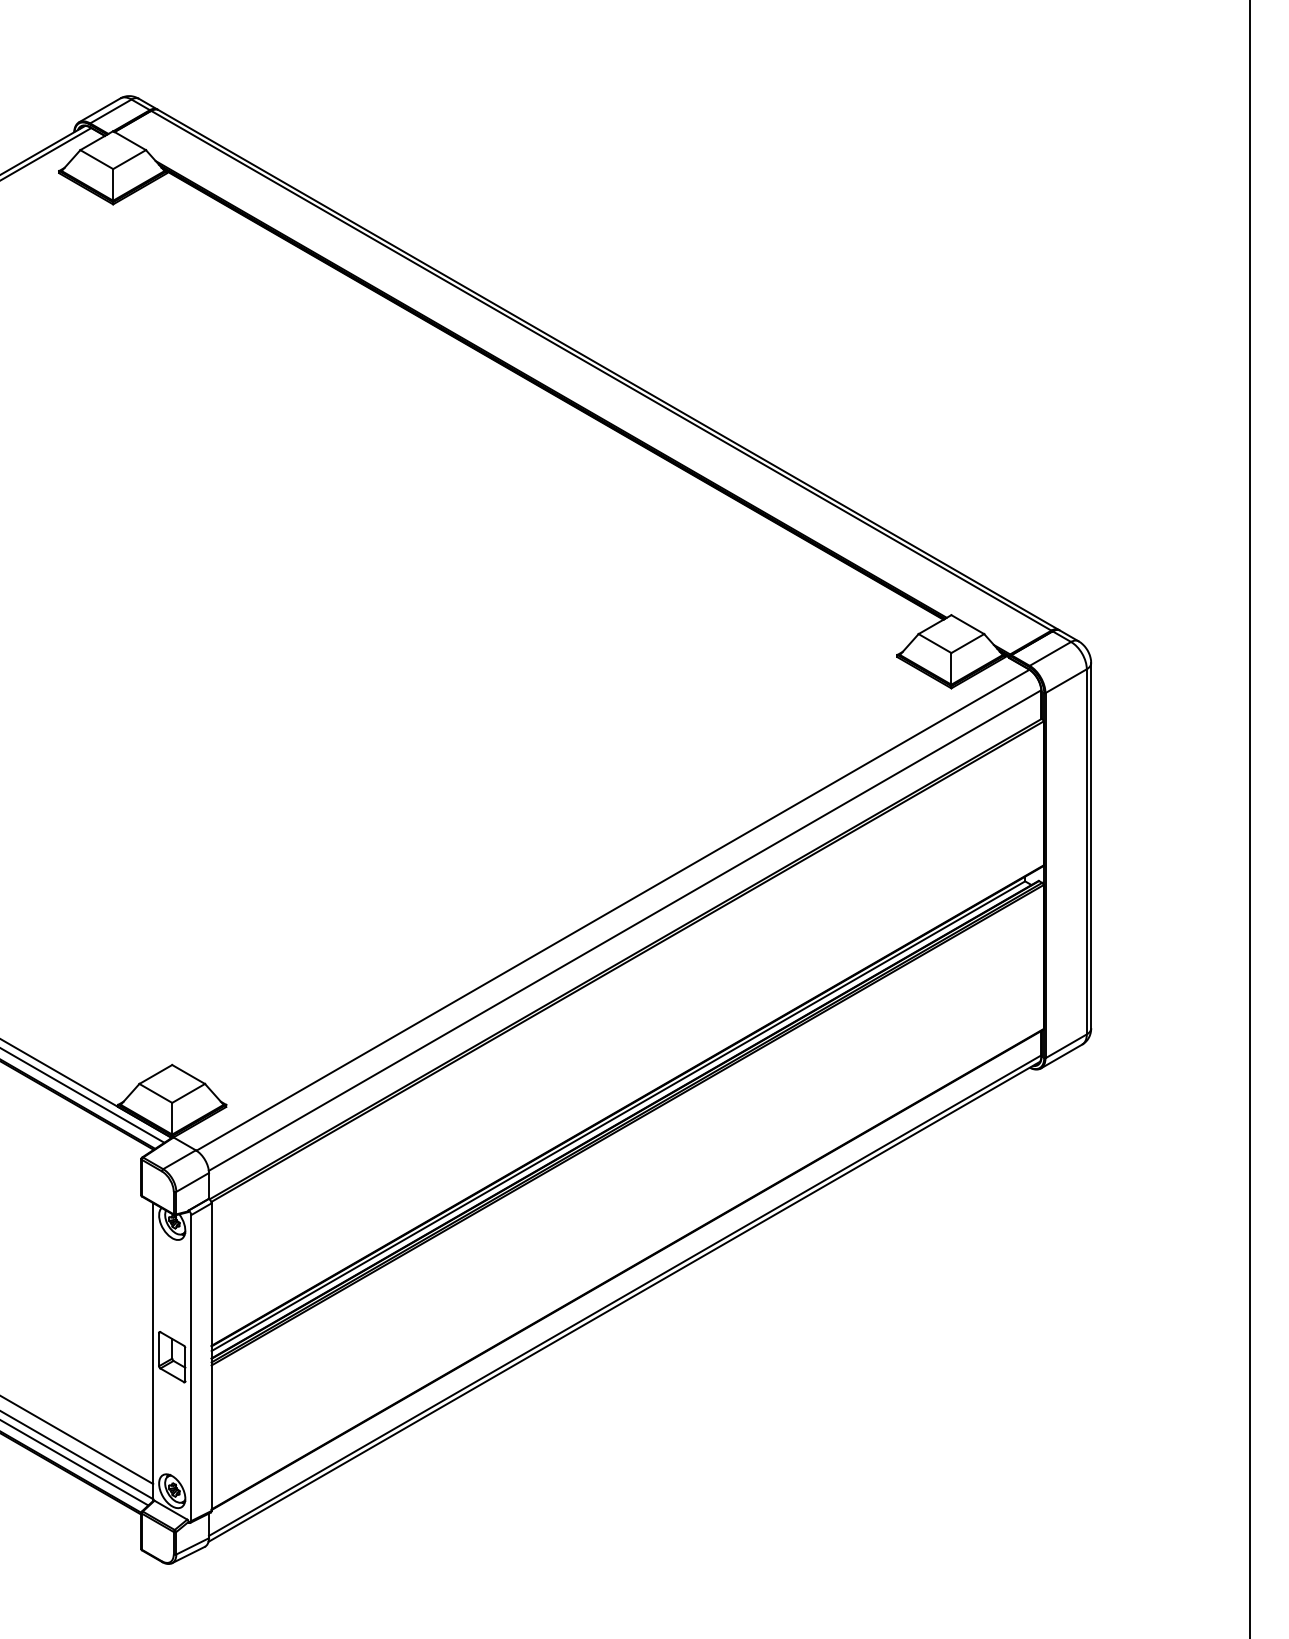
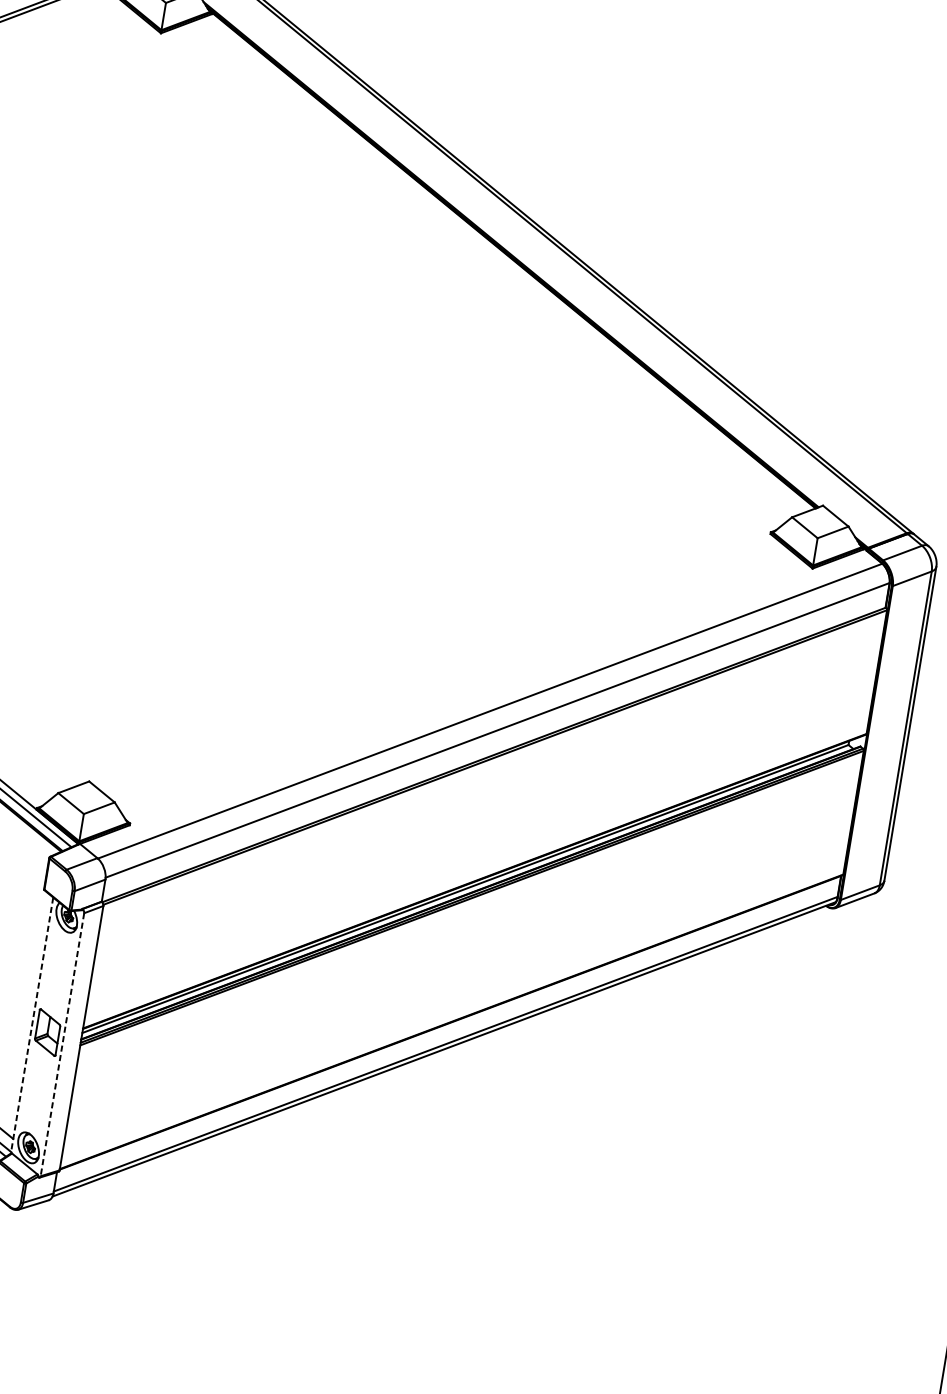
line: (153, 1352) -> (32, 1025), solid -> dashed
line: (191, 1368) -> (62, 1045), solid -> dashed

